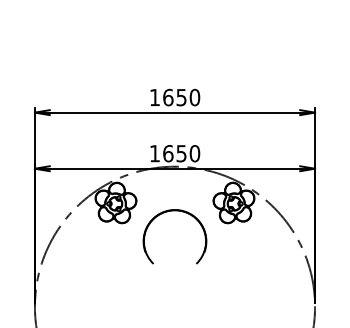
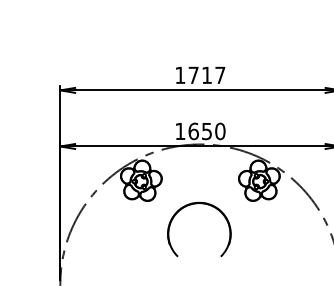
text: (181, 97) -> (206, 75), 1650 -> 1717
part: (174, 211) -> (198, 204), moved

